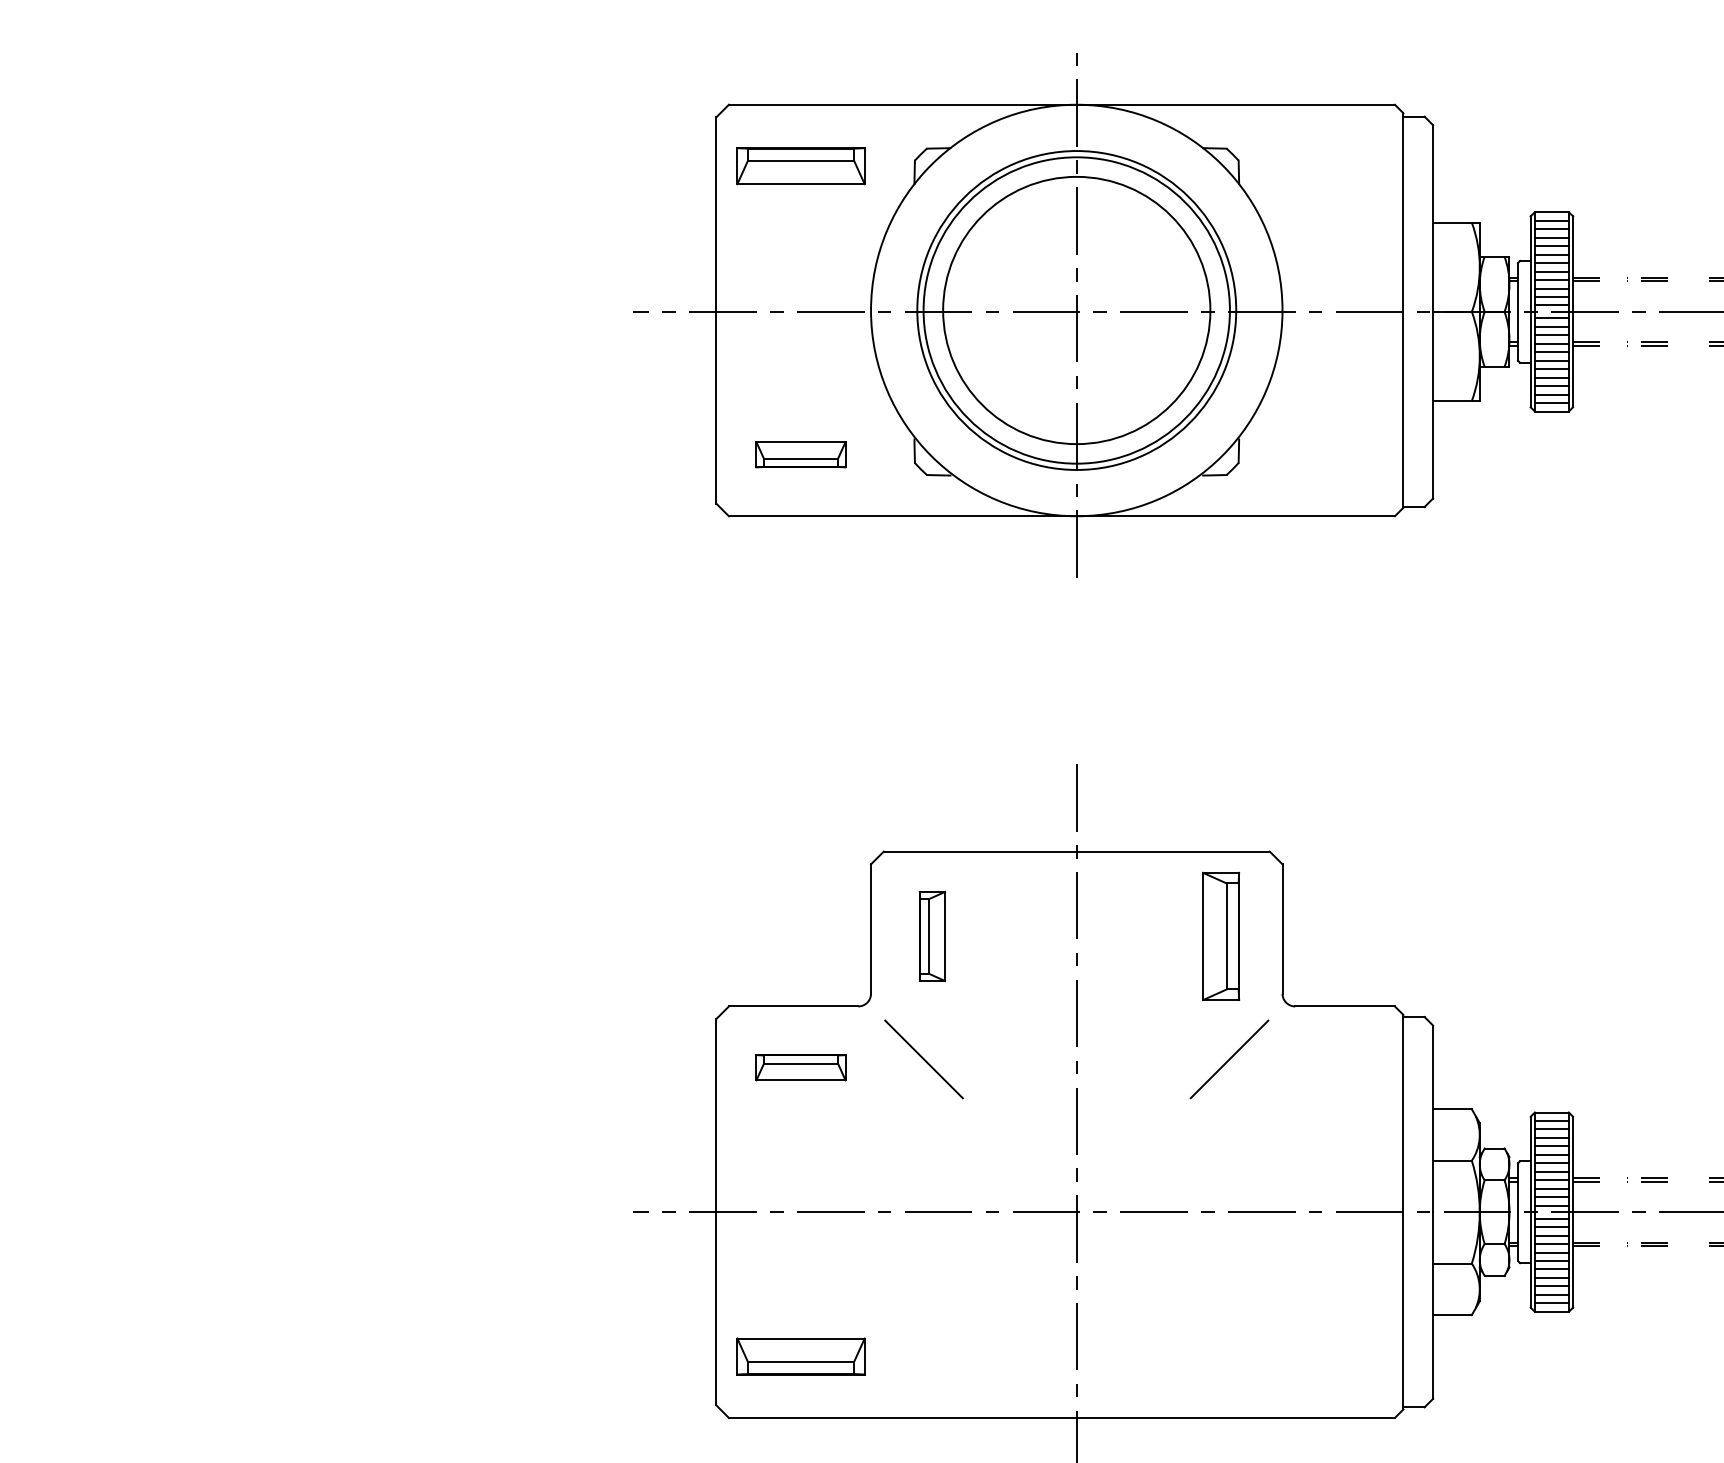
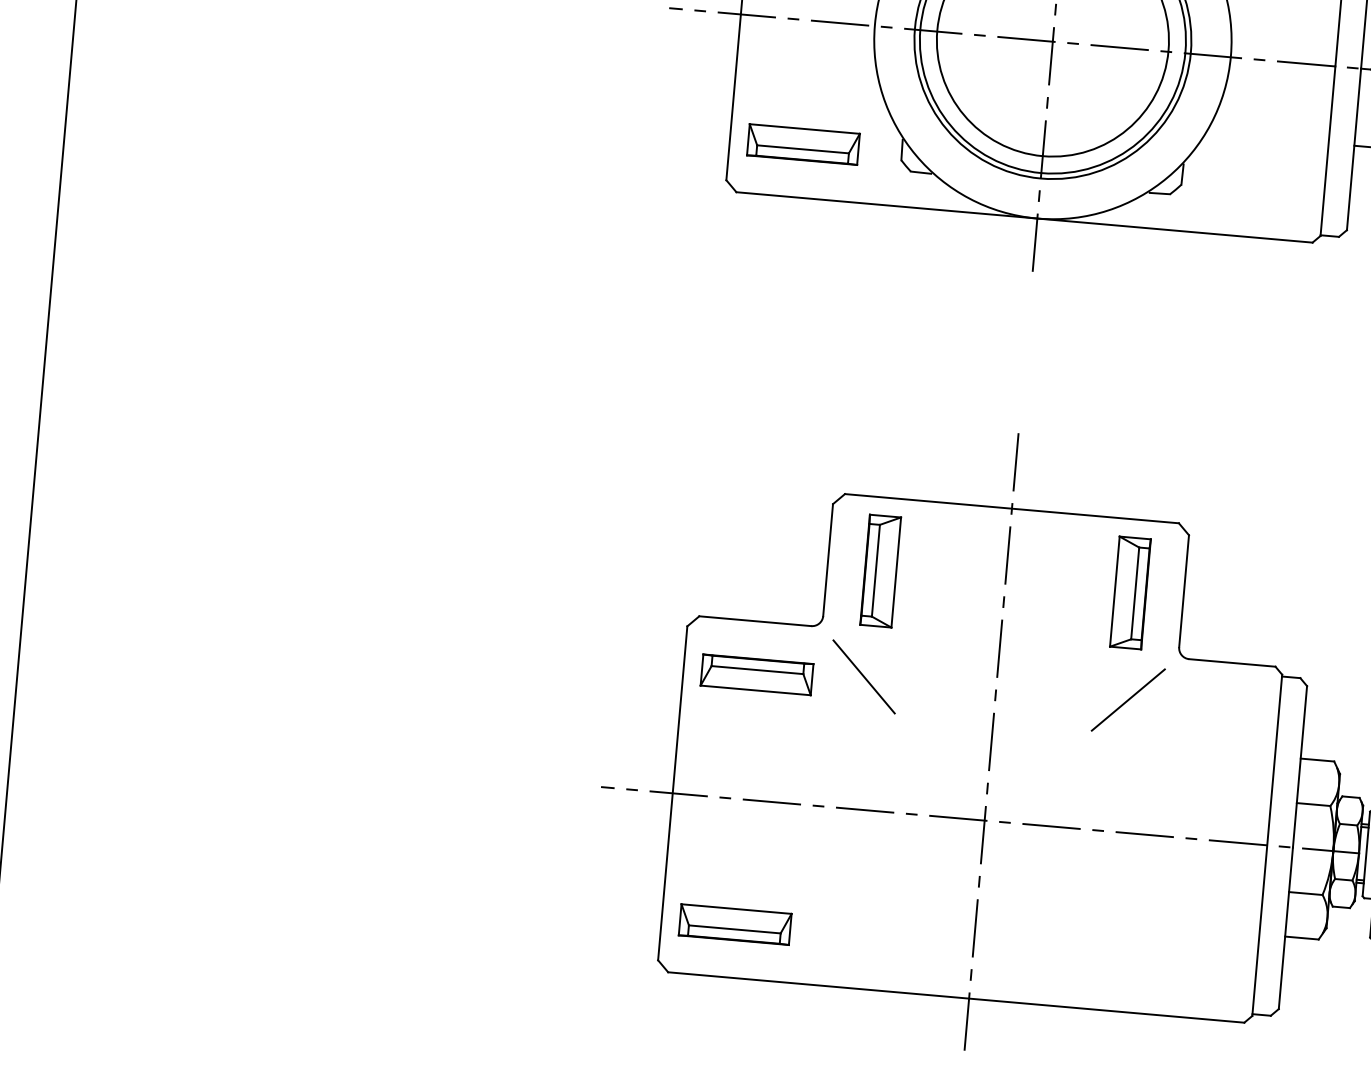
part: (800, 454) -> (803, 144), size x1.43
part: (932, 936) -> (880, 571), size x1.43
part: (800, 1067) -> (756, 674), size x1.43

